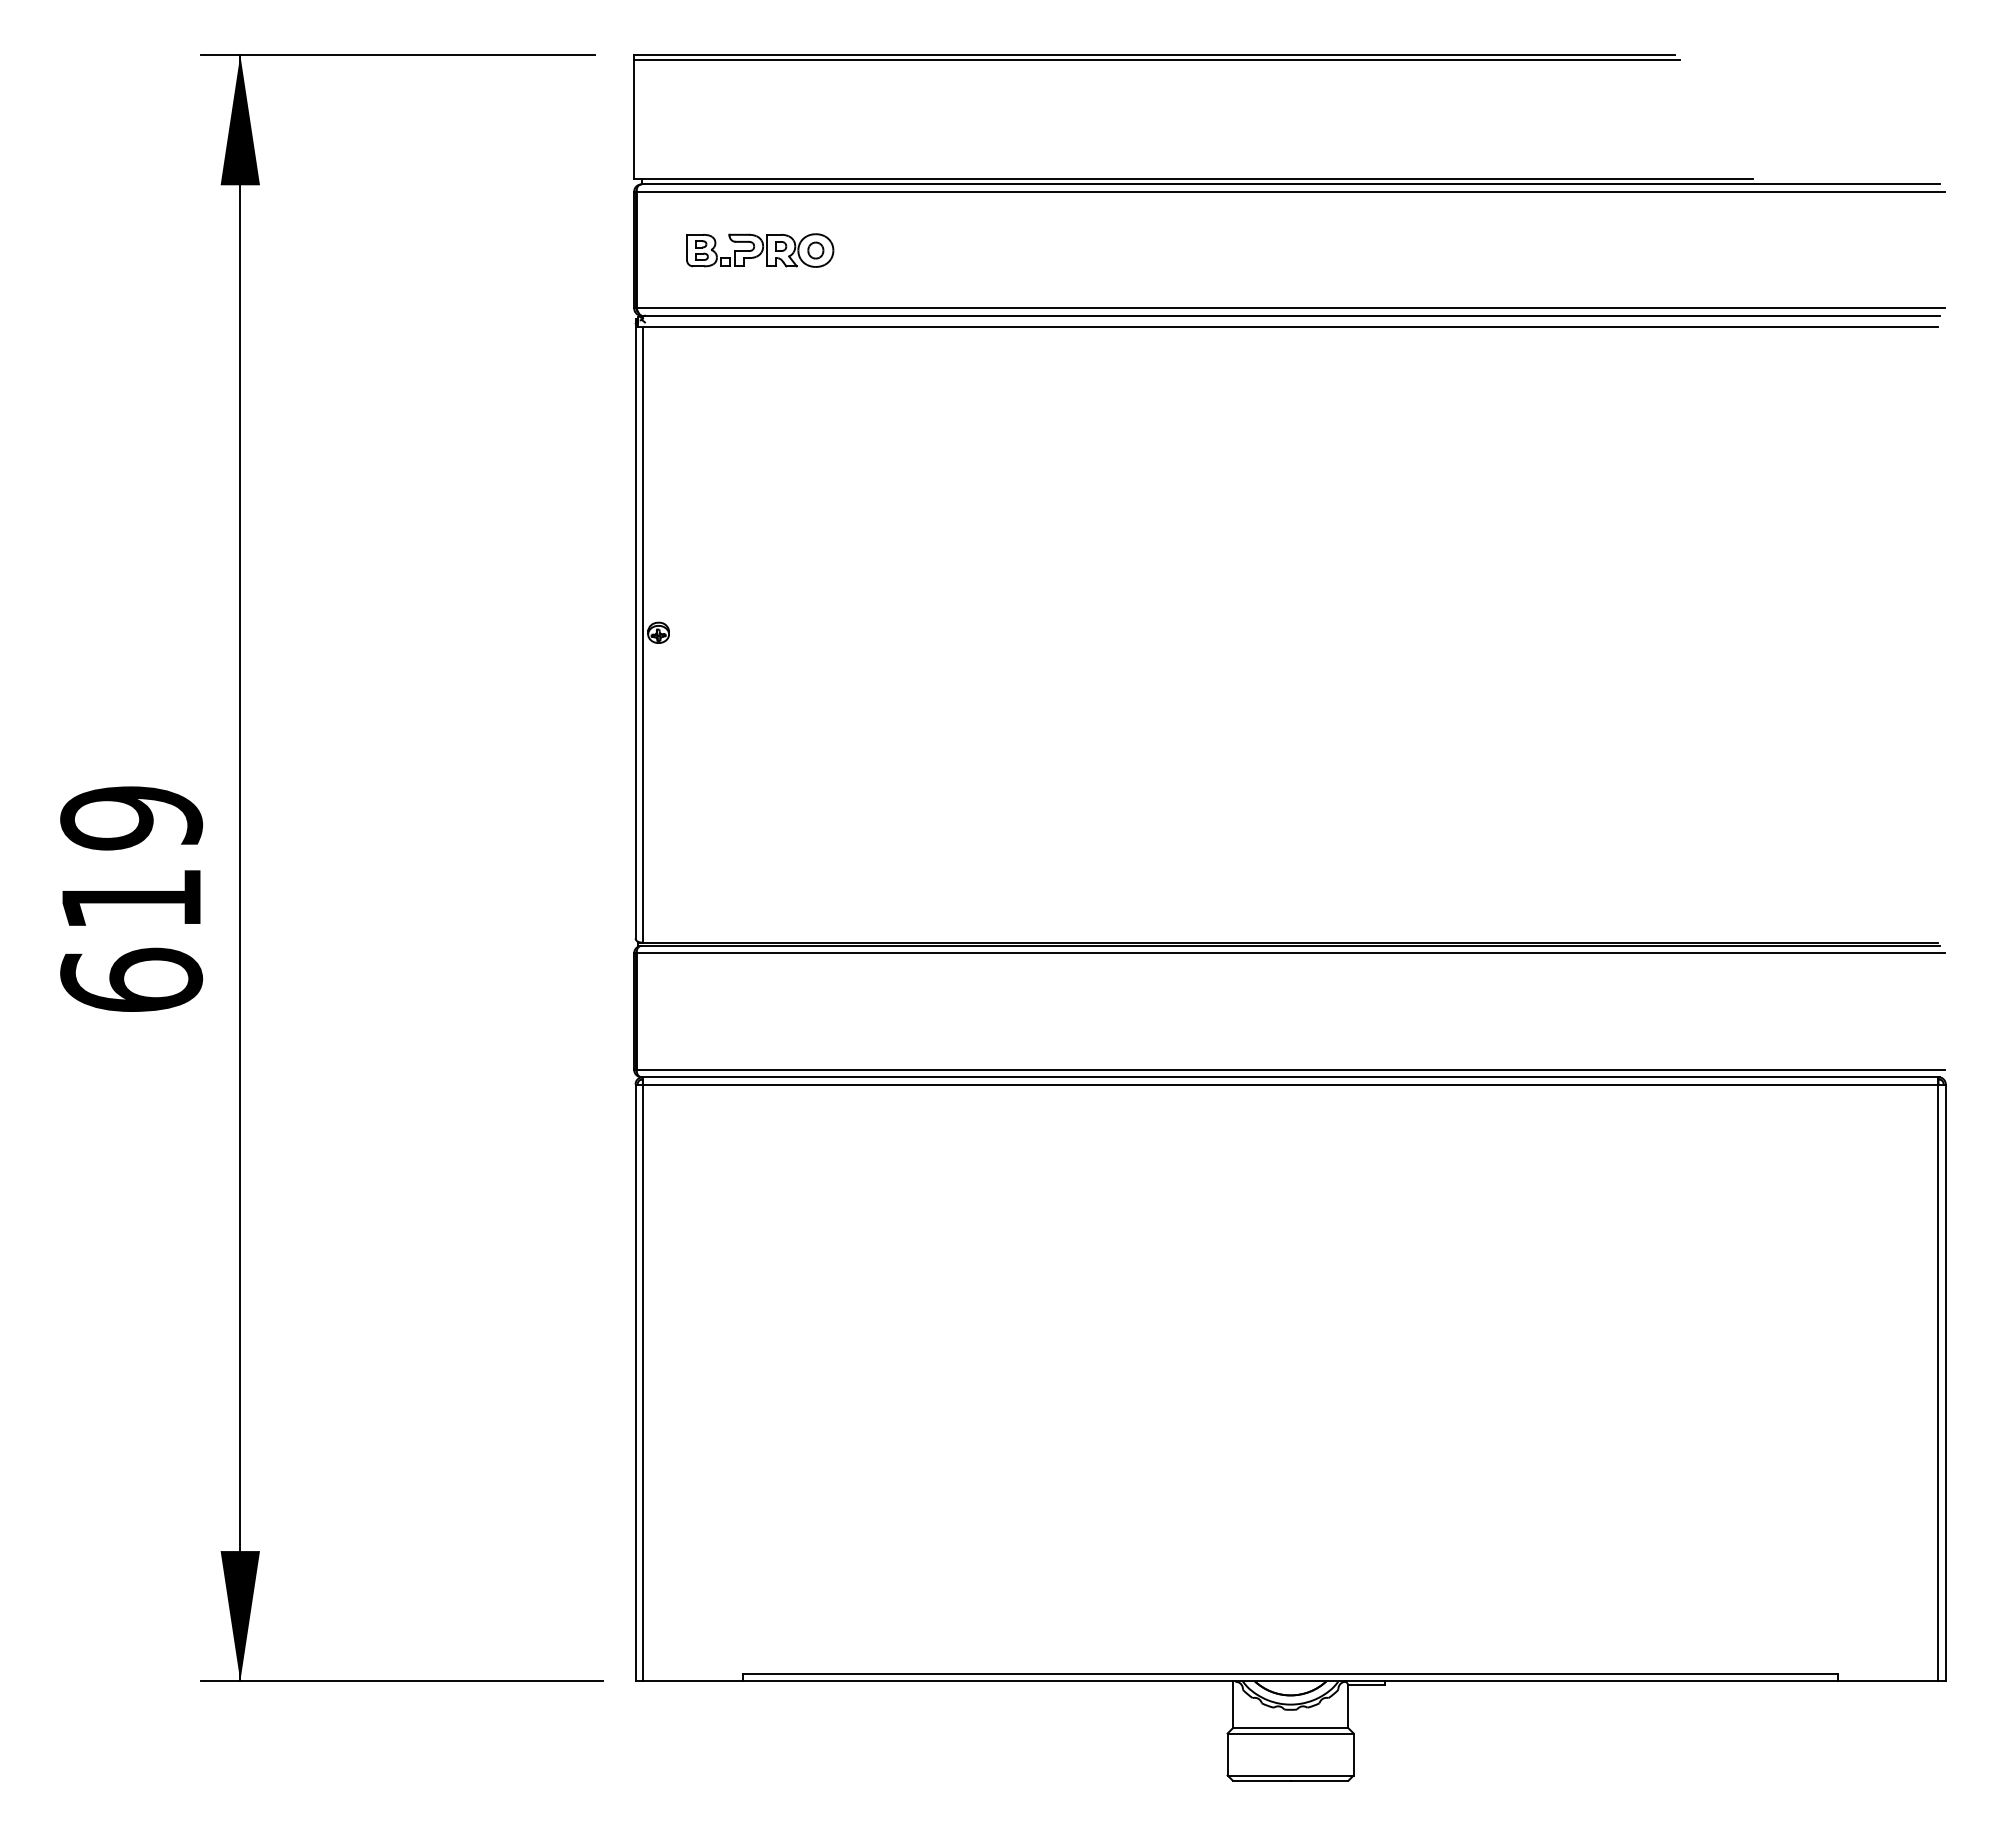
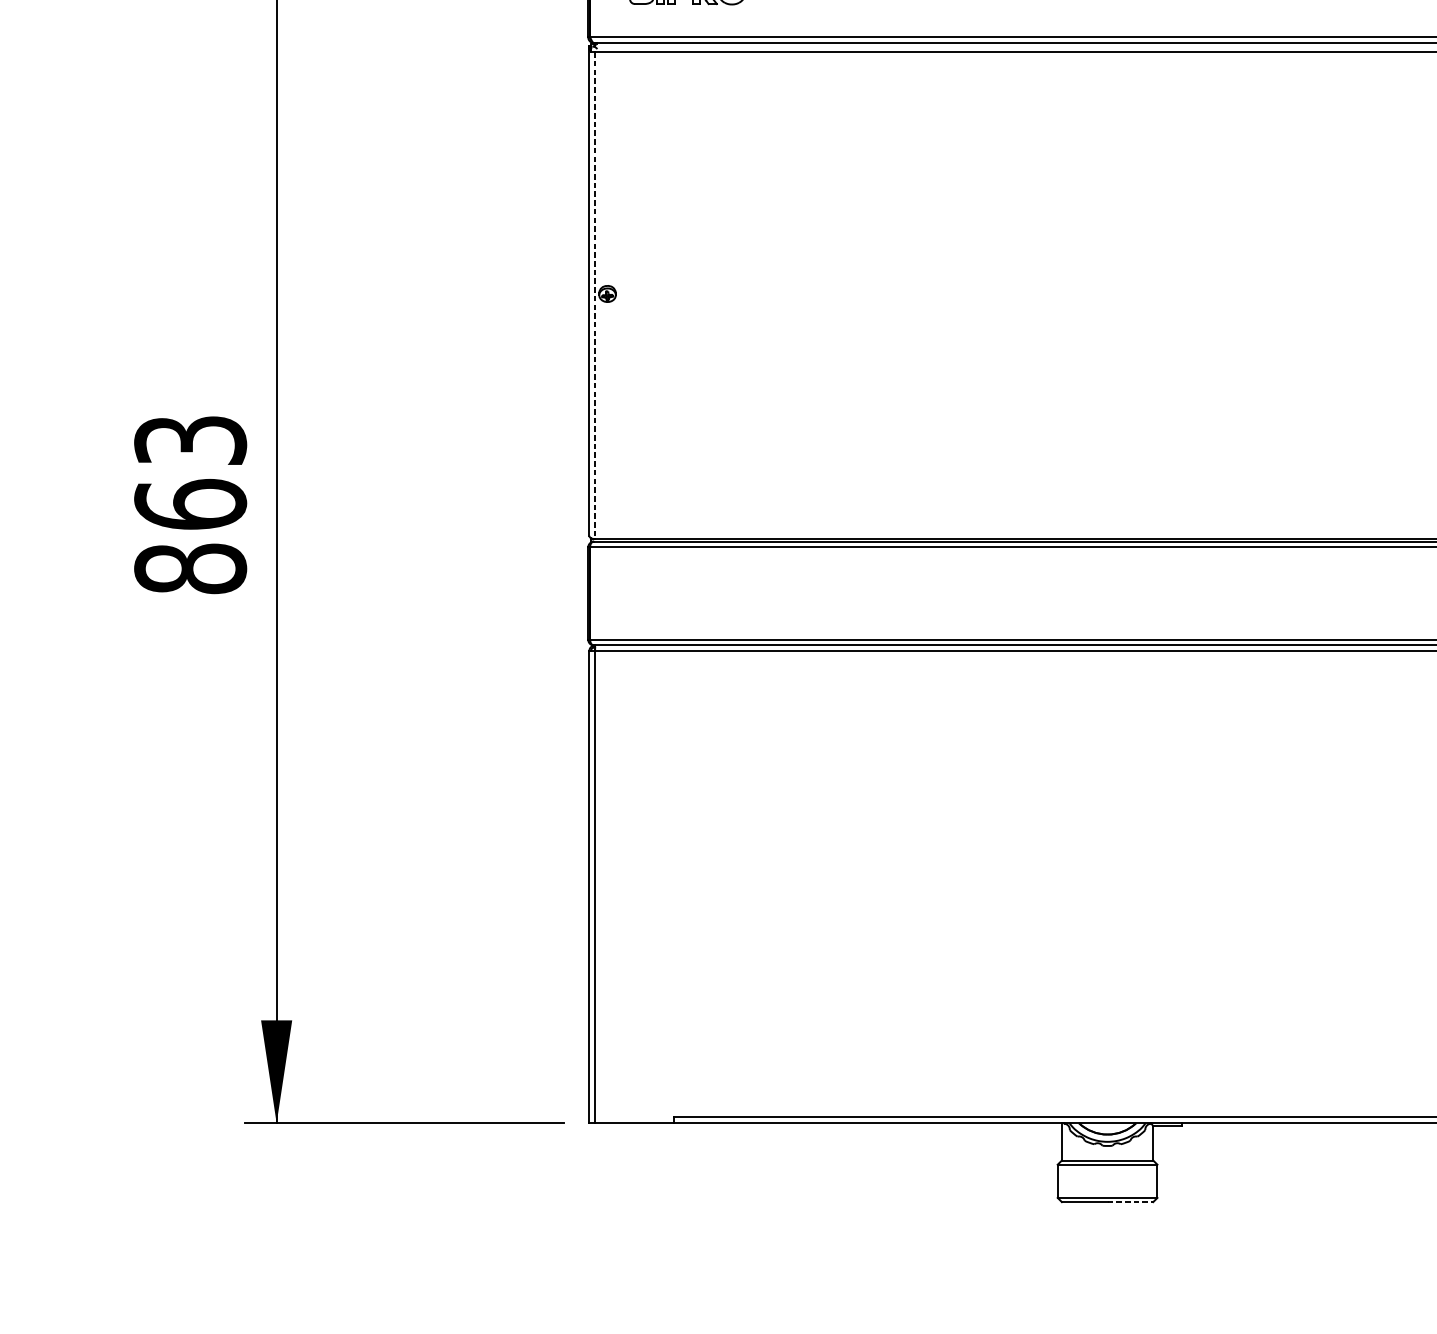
line: (642, 634) -> (594, 295), solid -> dashed
text: (131, 899) -> (190, 504), 619 -> 863
line: (1319, 1780) -> (1130, 1201), solid -> dashed

